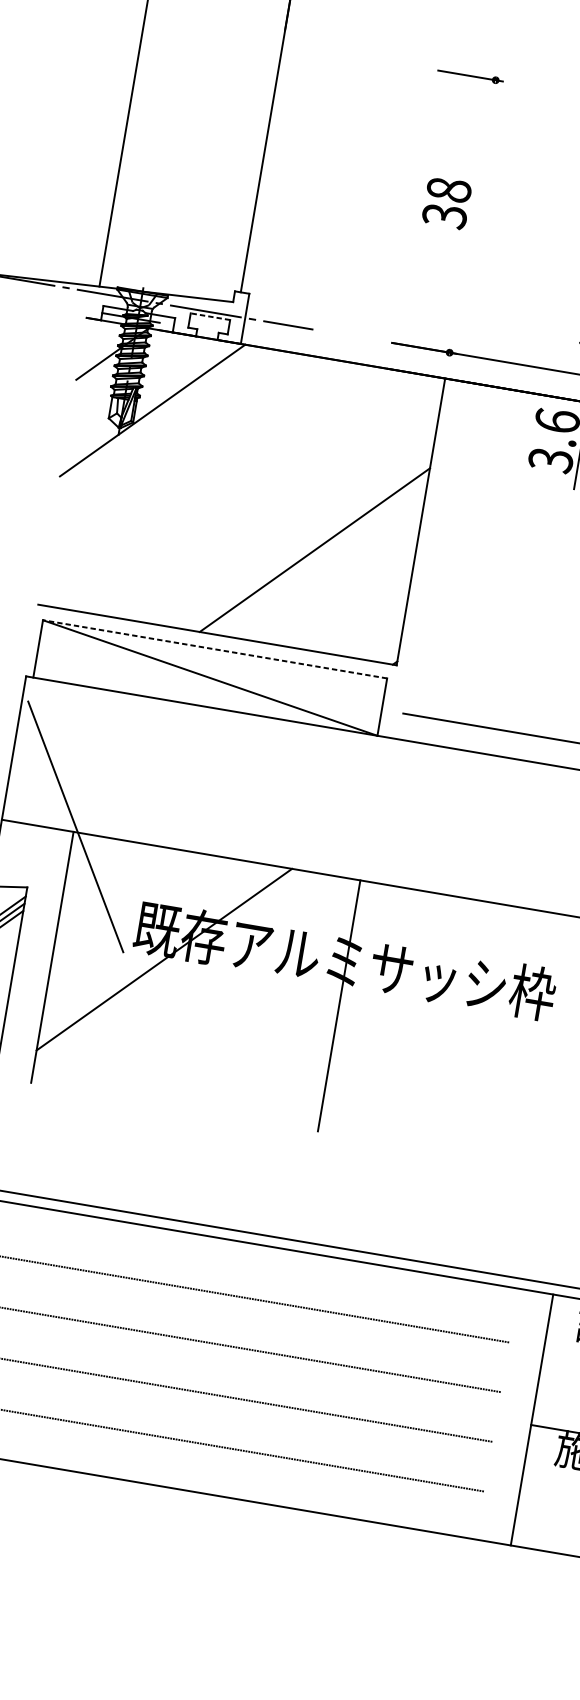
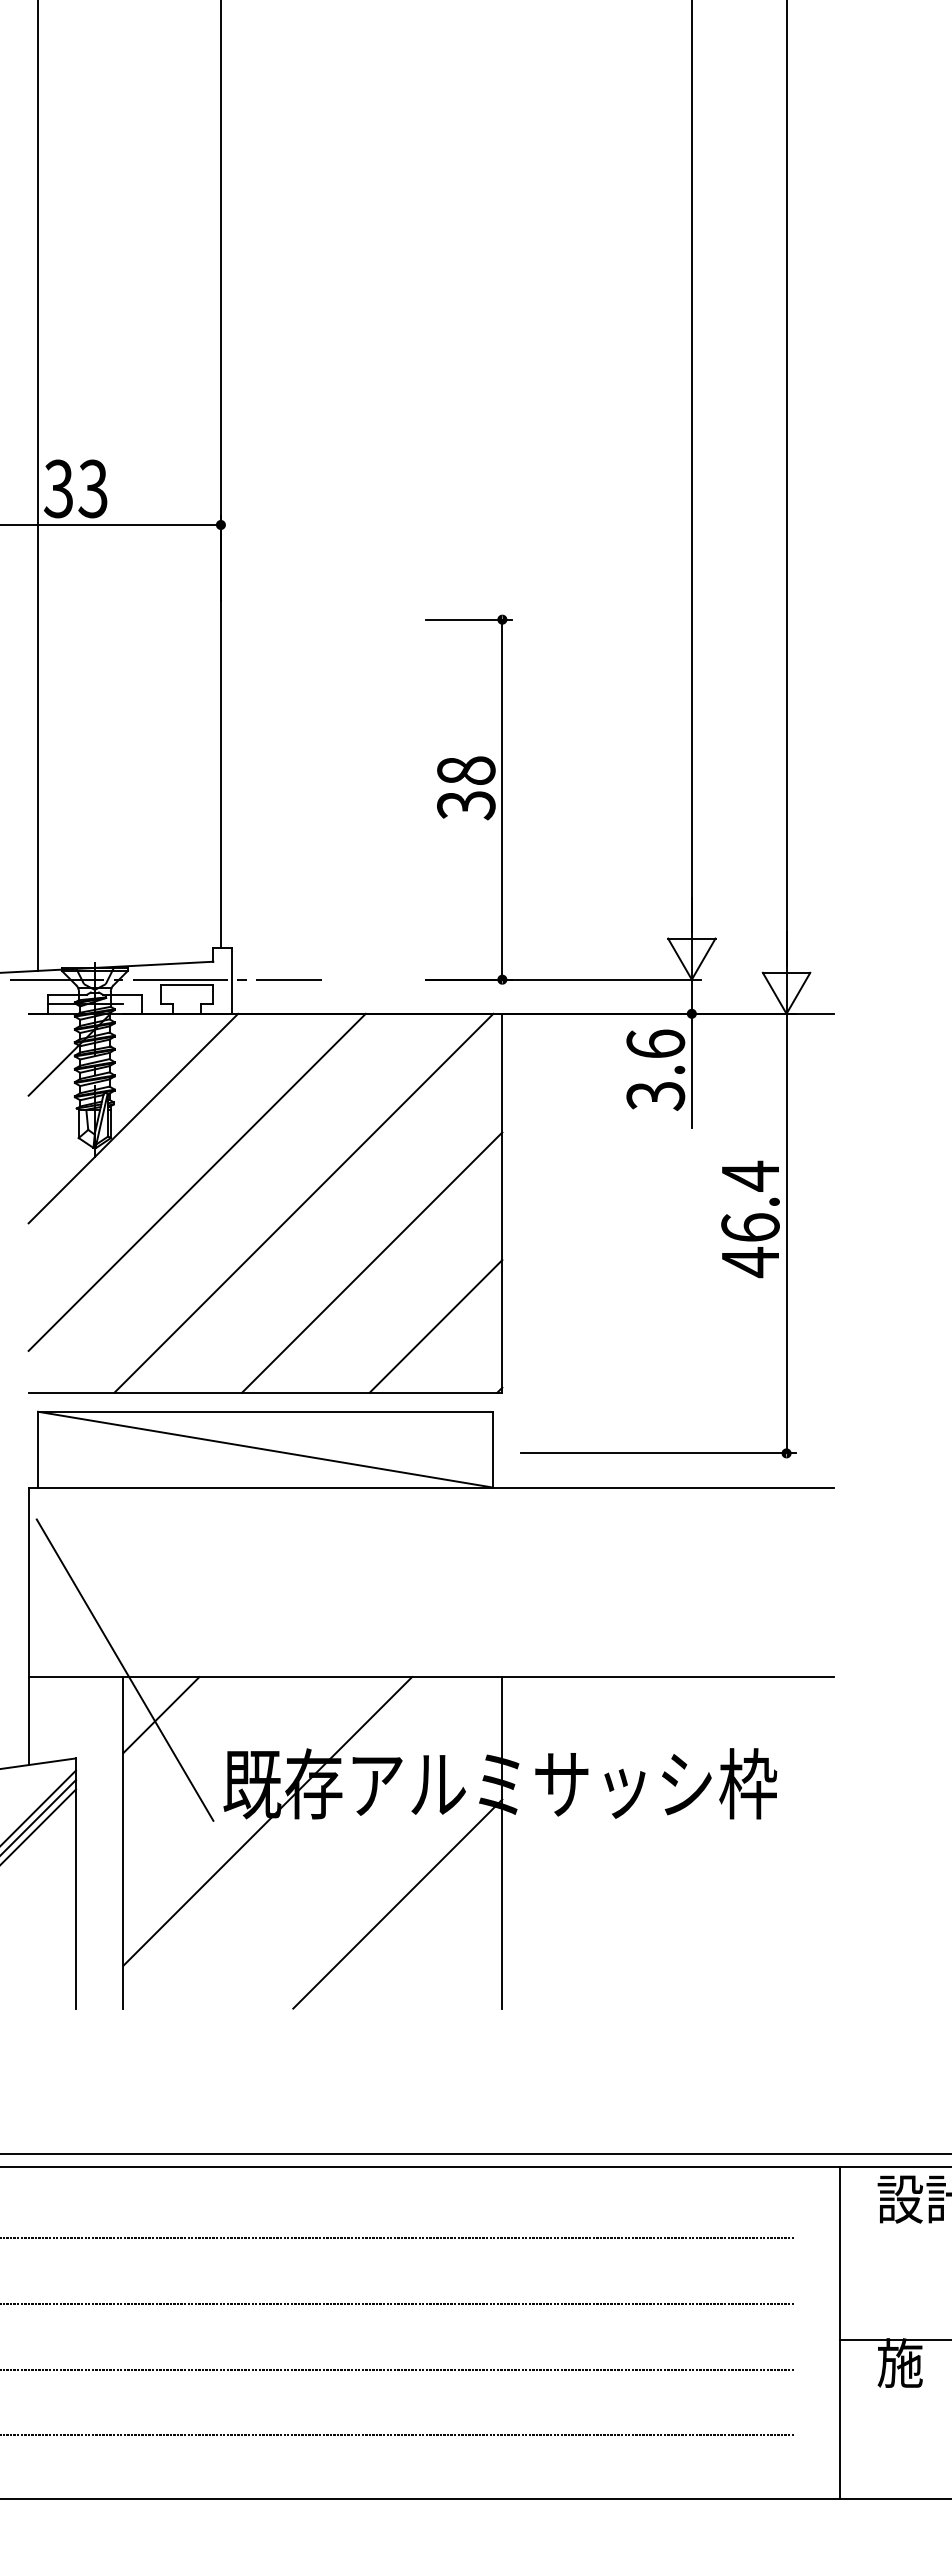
line: (472, 216) -> (502, 799), added
line: (209, 316) -> (186, 985), dashed -> solid
line: (192, 466) -> (196, 1181), added
line: (270, 495) -> (303, 1202), added
line: (354, 606) -> (435, 1326), added
line: (215, 649) -> (265, 1411), dashed -> solid
line: (97, 865) -> (161, 1715), added
line: (252, 1038) -> (397, 1903), added

